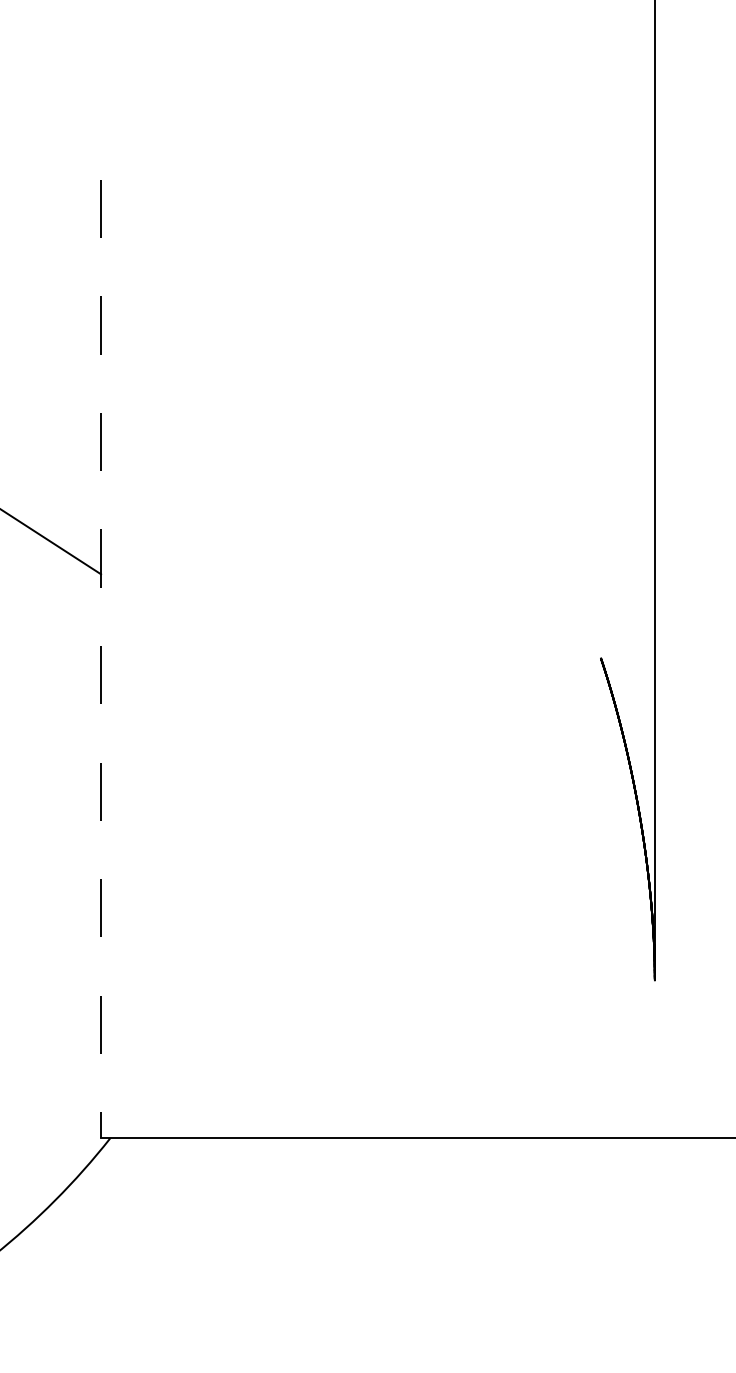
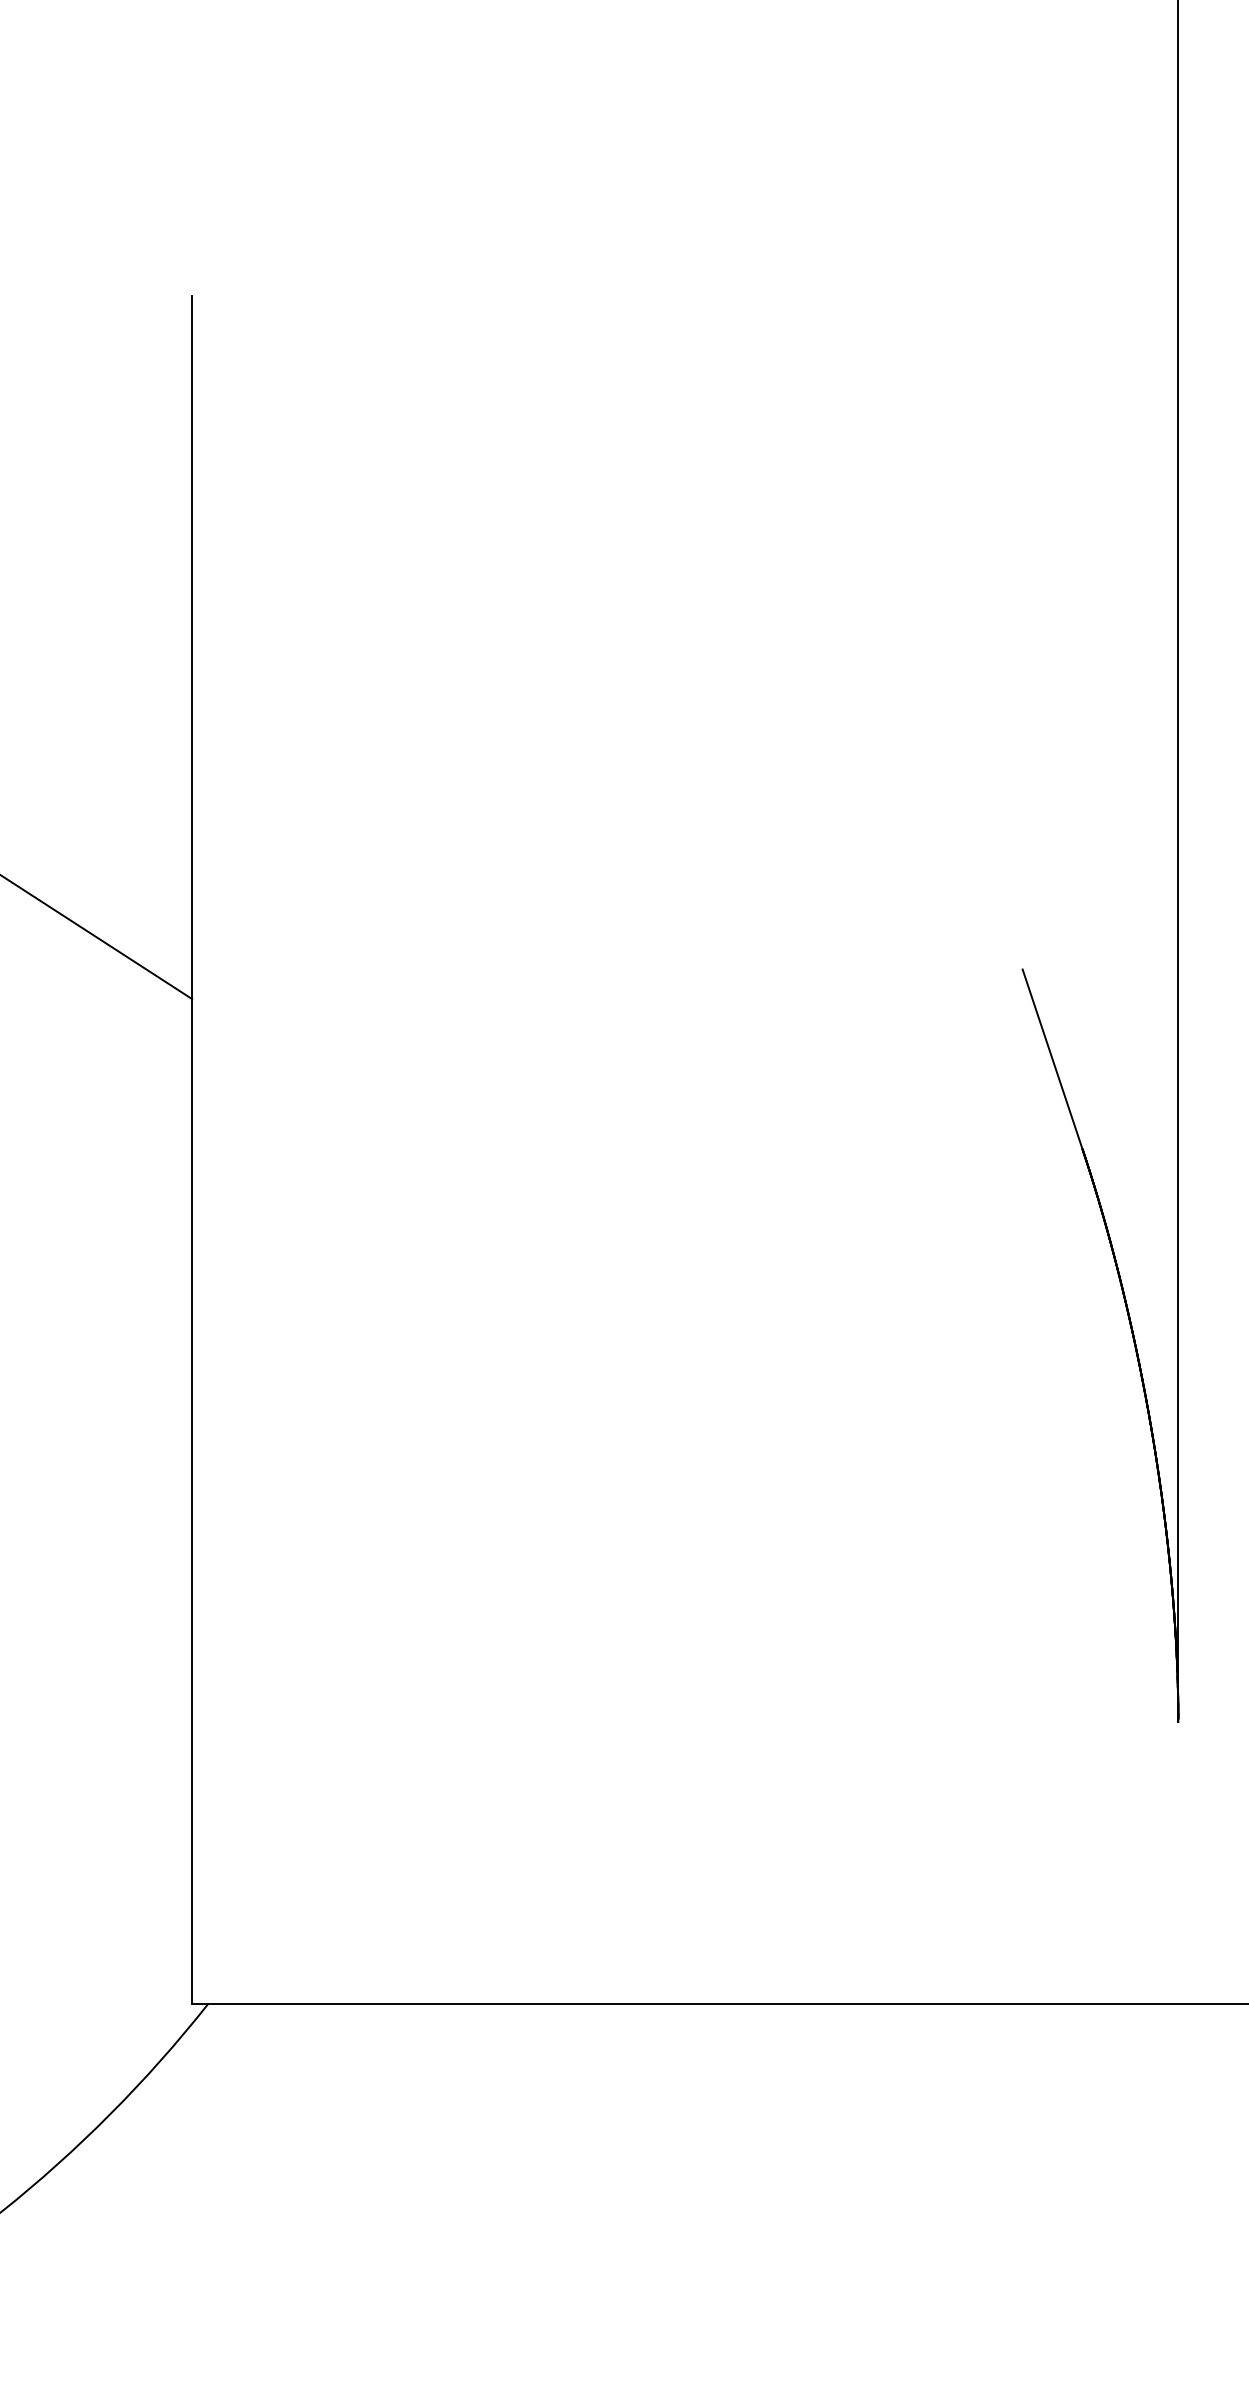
line: (584, 607) -> (1053, 1058), added
line: (101, 659) -> (192, 1150), dashed -> solid

